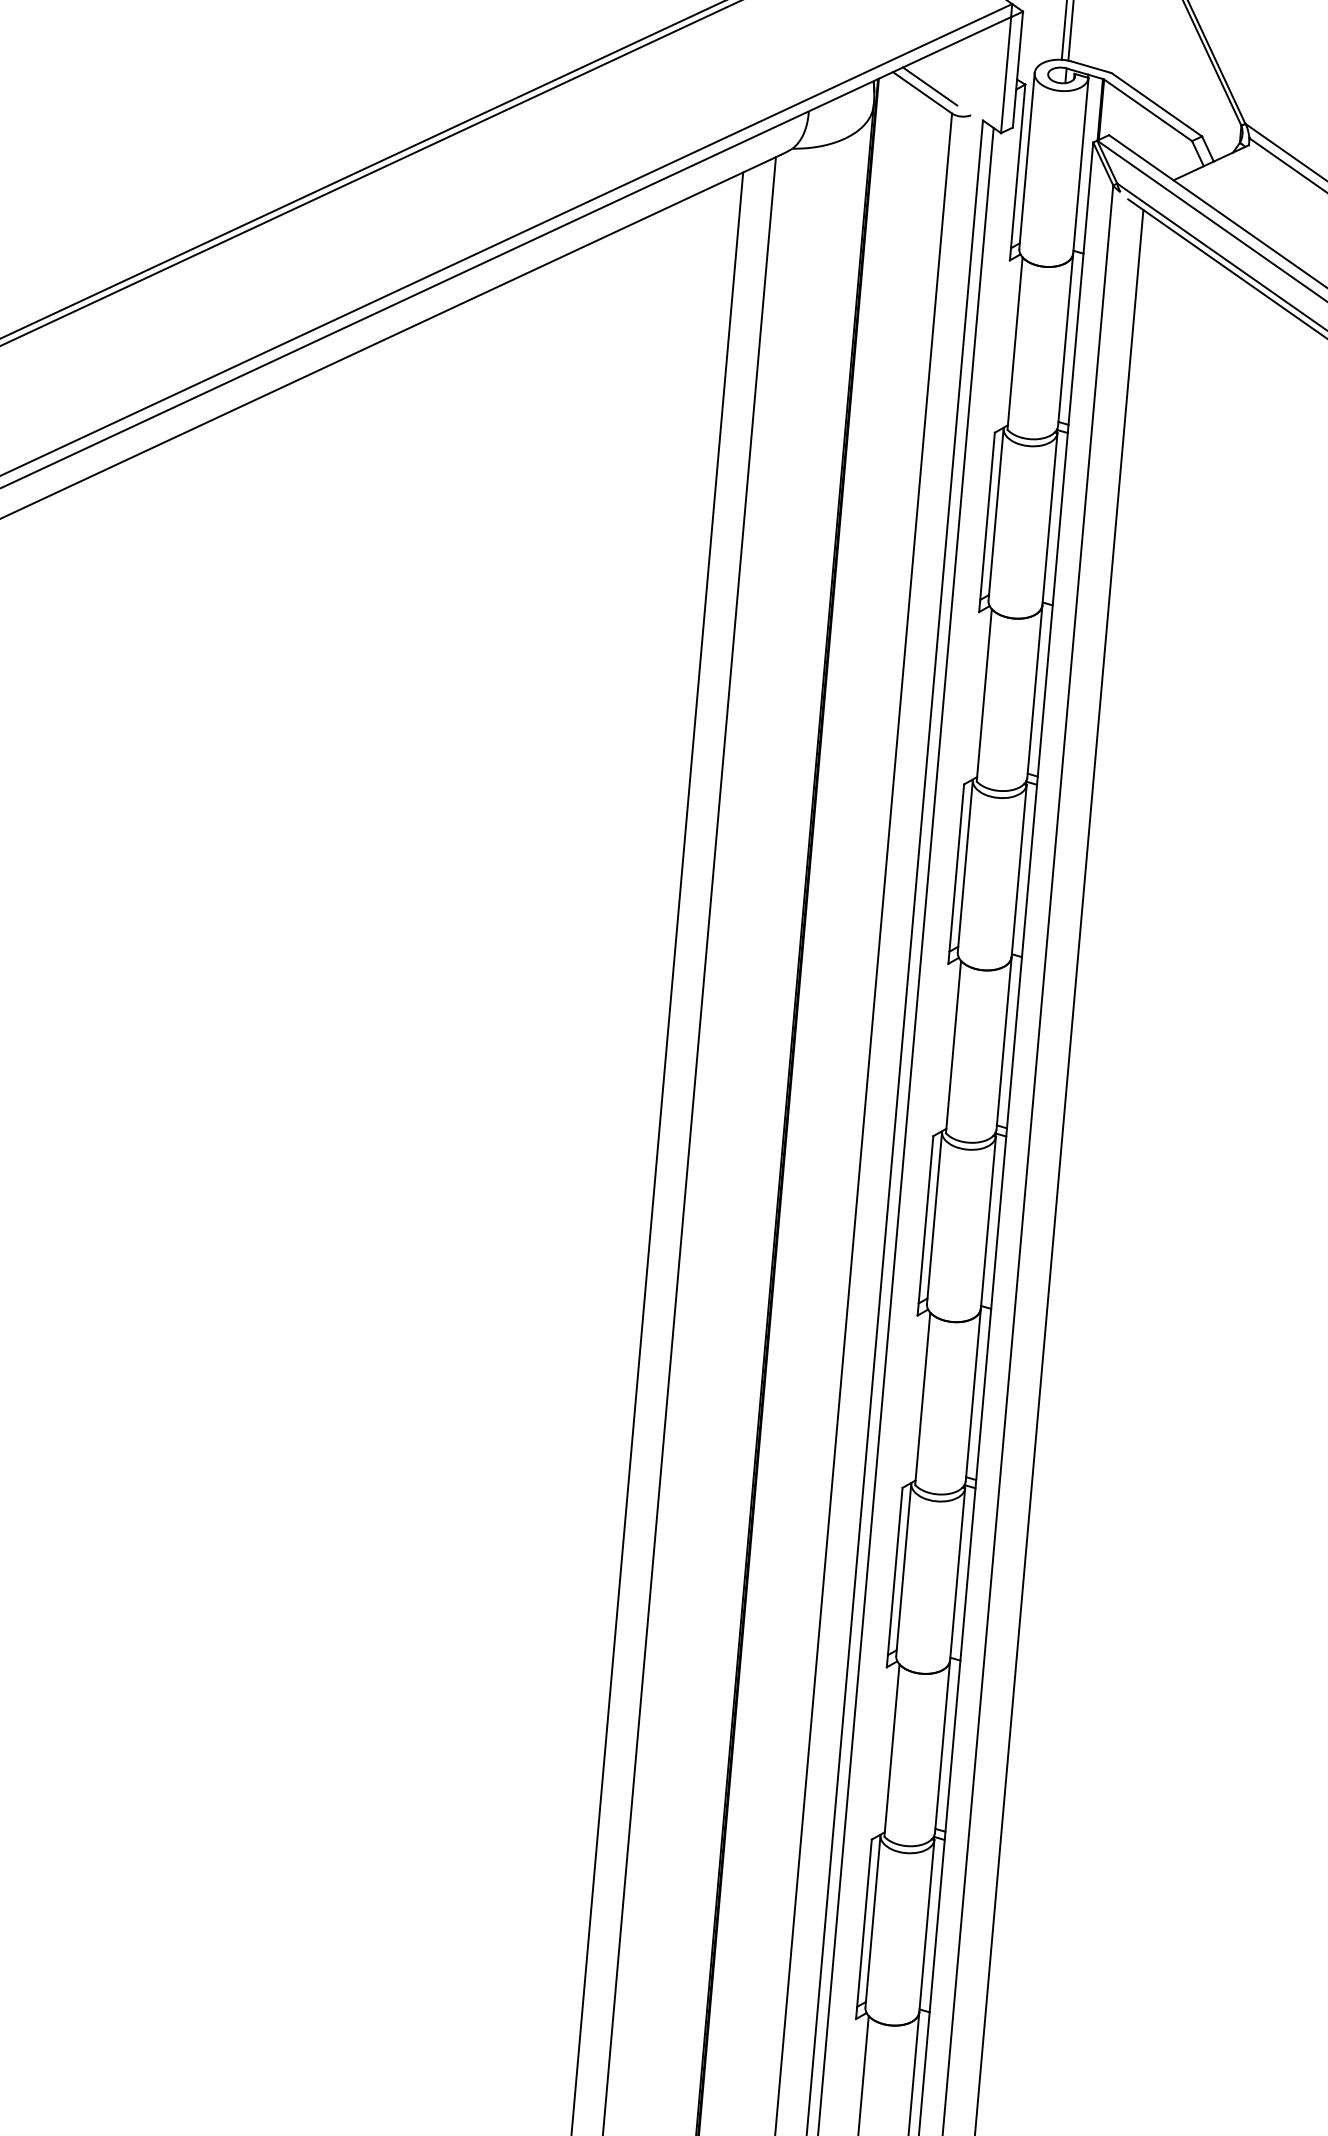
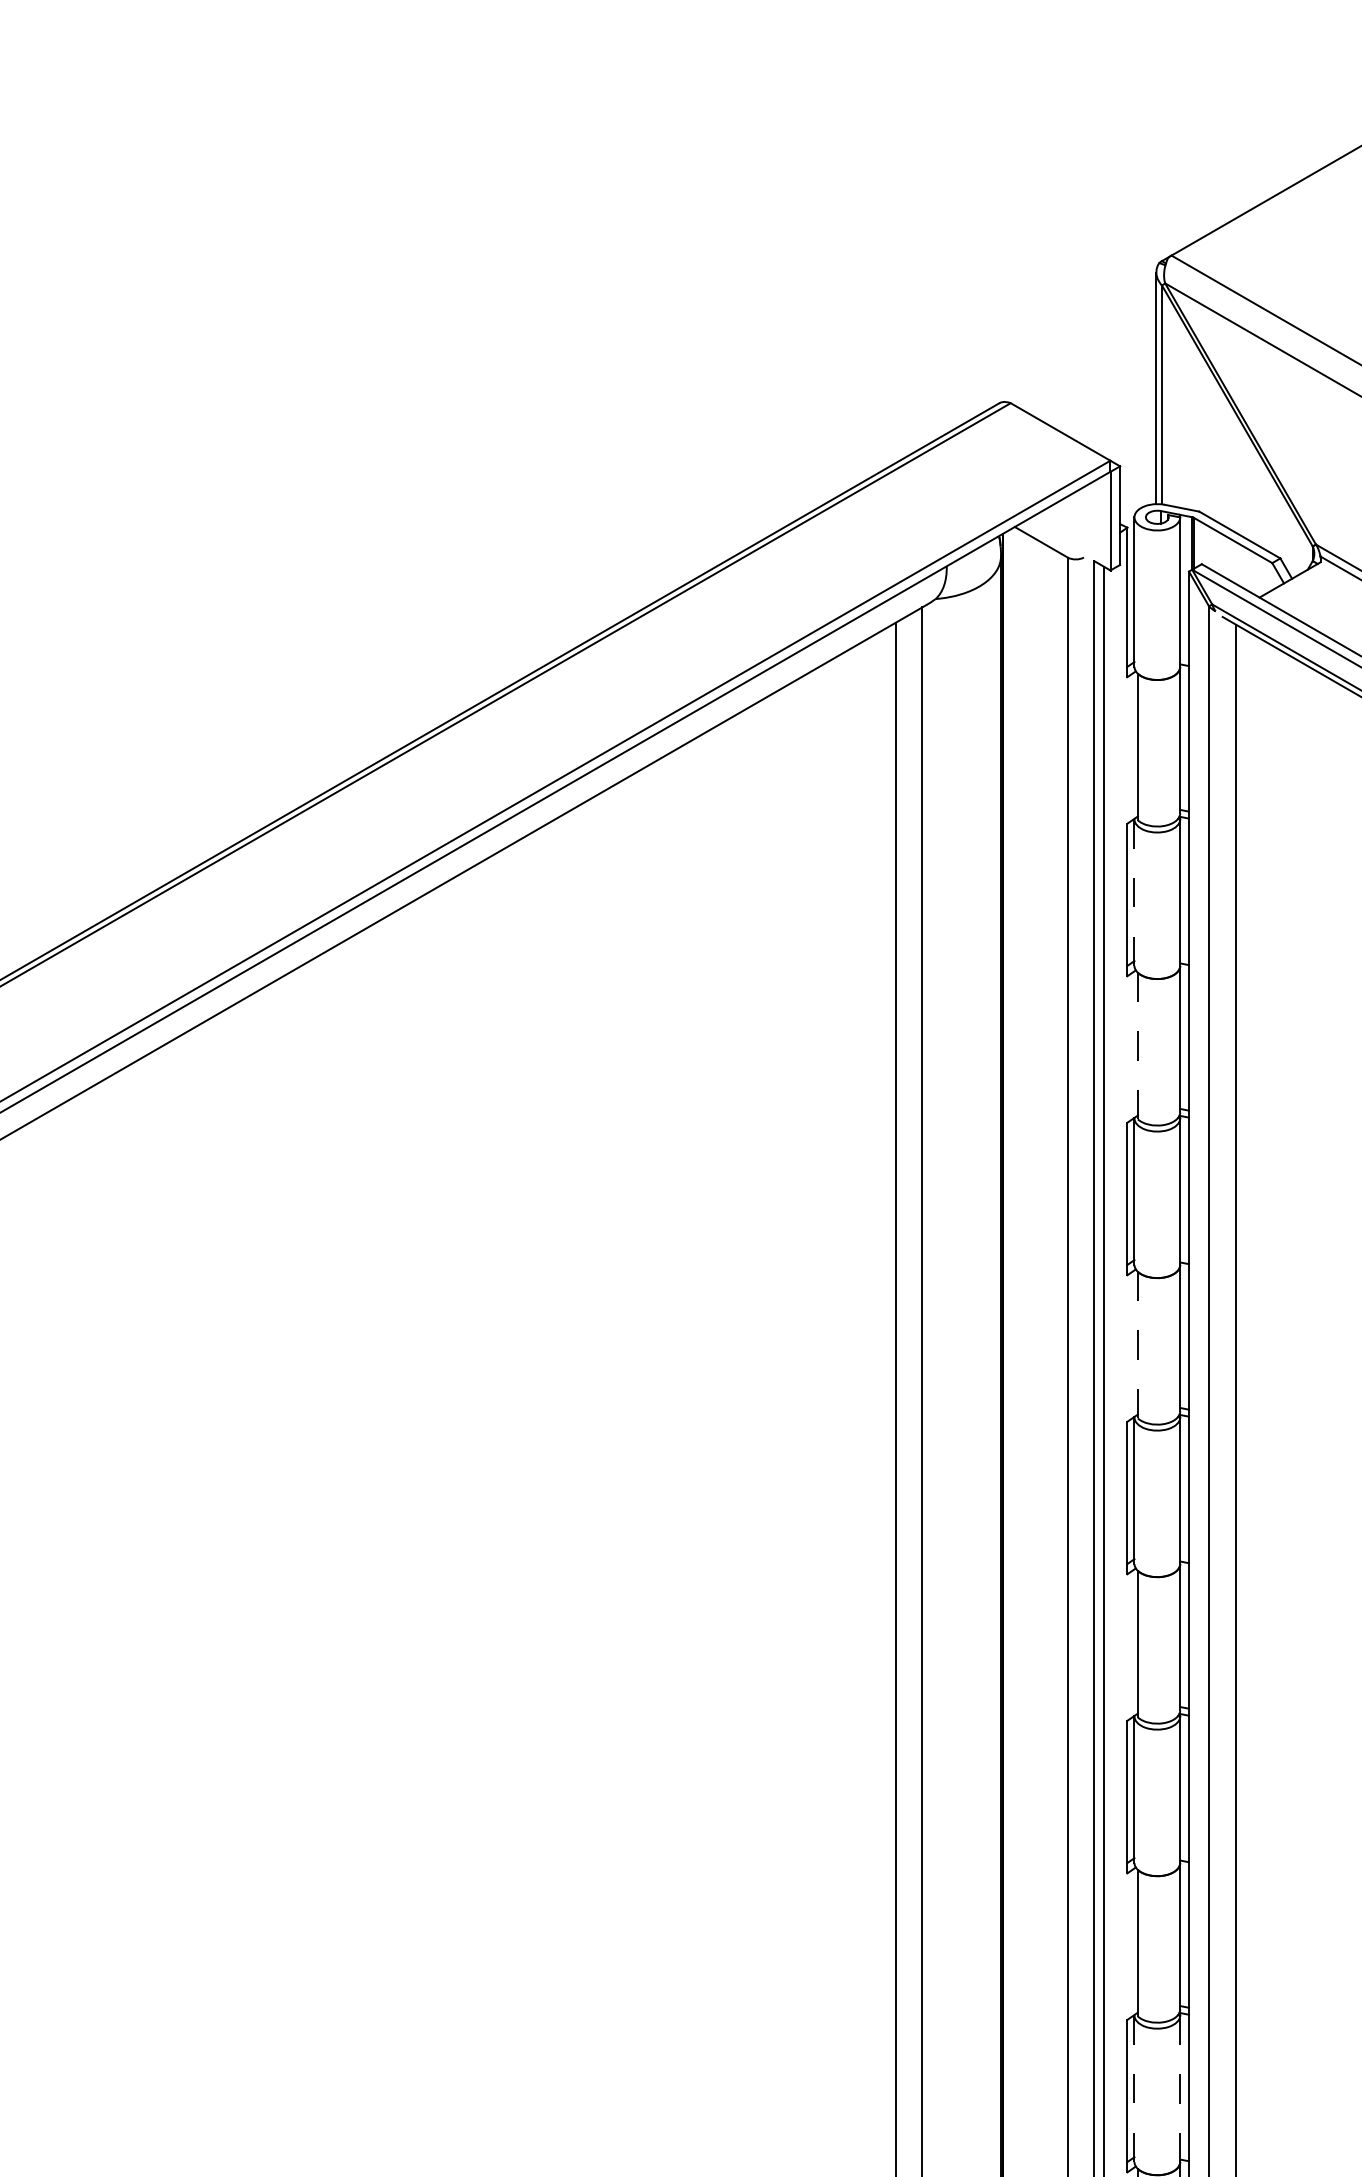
line: (929, 86) -> (1046, 536), removed
line: (996, 515) -> (1134, 893), solid -> dashed
line: (983, 695) -> (1137, 1046), solid -> dashed
line: (953, 1047) -> (1137, 1345), solid -> dashed
line: (872, 1922) -> (1134, 2089), solid -> dashed
line: (927, 1925) -> (1180, 2088), solid -> dashed

